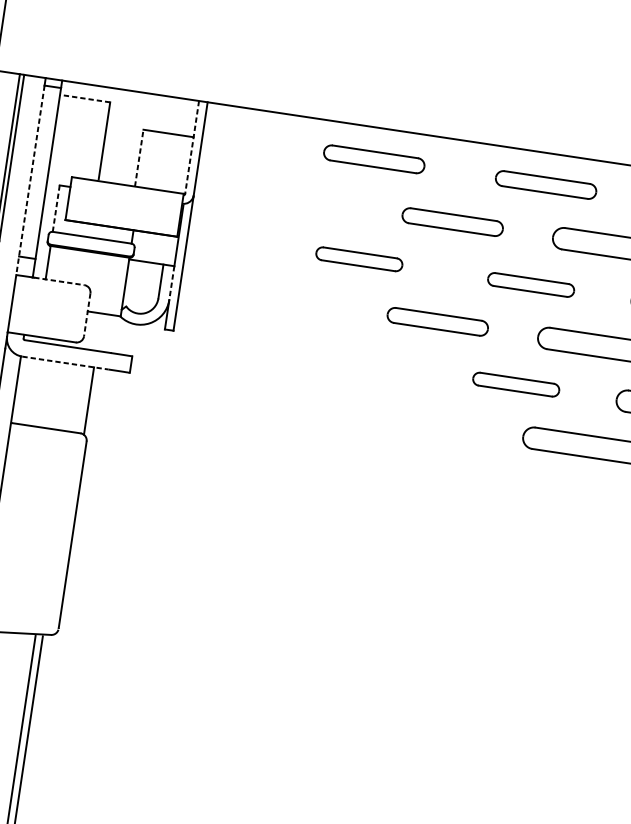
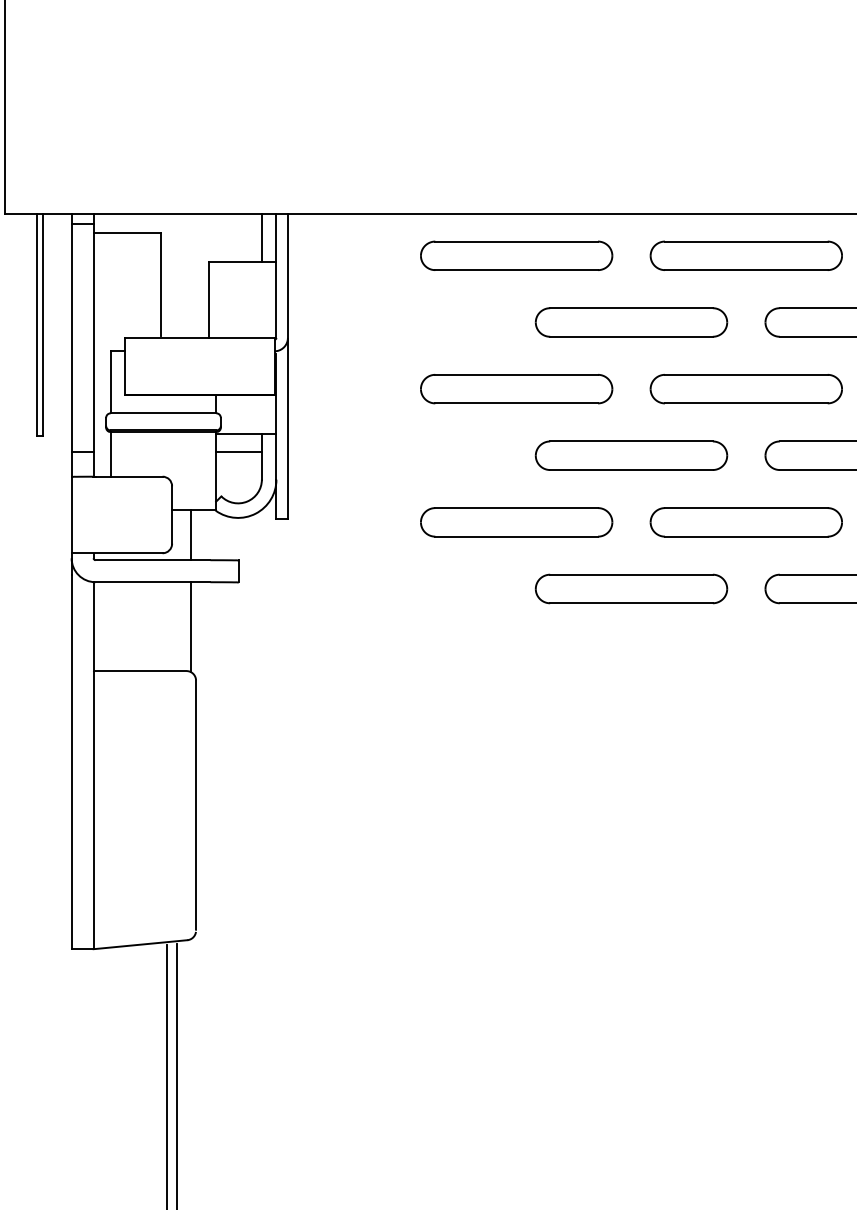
line: (84, 98) -> (126, 232), dashed -> solid
line: (185, 117) -> (261, 237), added
line: (192, 148) -> (276, 276), dashed -> solid
line: (139, 158) -> (209, 300), dashed -> solid
part: (374, 159) -> (516, 255), size x1.43
line: (30, 180) -> (71, 350), dashed -> solid
part: (545, 184) -> (745, 255), size x1.43
line: (55, 208) -> (110, 382), dashed -> solid
part: (452, 222) -> (631, 322), size x1.43
part: (359, 259) -> (516, 389), size x1.67
line: (143, 275) -> (238, 452), added
line: (59, 281) -> (129, 476), dashed -> solid
line: (171, 282) -> (276, 456), dashed -> solid
part: (530, 285) -> (745, 389), size x1.67
line: (87, 314) -> (172, 514), dashed -> solid
part: (437, 321) -> (631, 455), size x1.43
line: (99, 332) -> (191, 535), added
part: (344, 359) -> (516, 522), added
line: (65, 363) -> (153, 582), dashed -> solid
part: (515, 384) -> (745, 522), size x1.67
part: (422, 421) -> (631, 588), added

